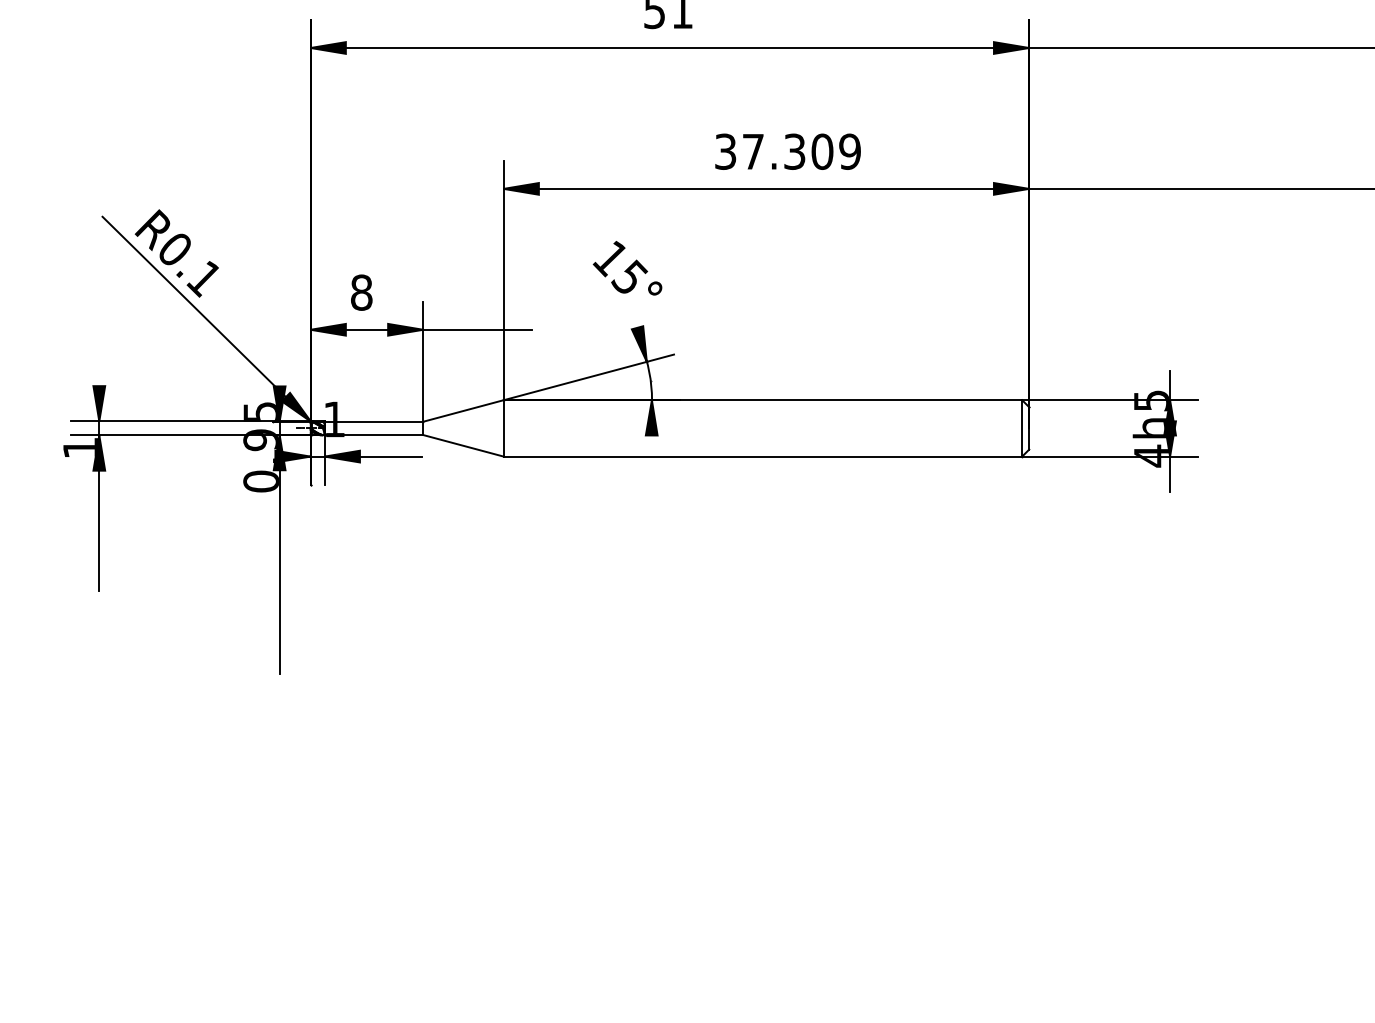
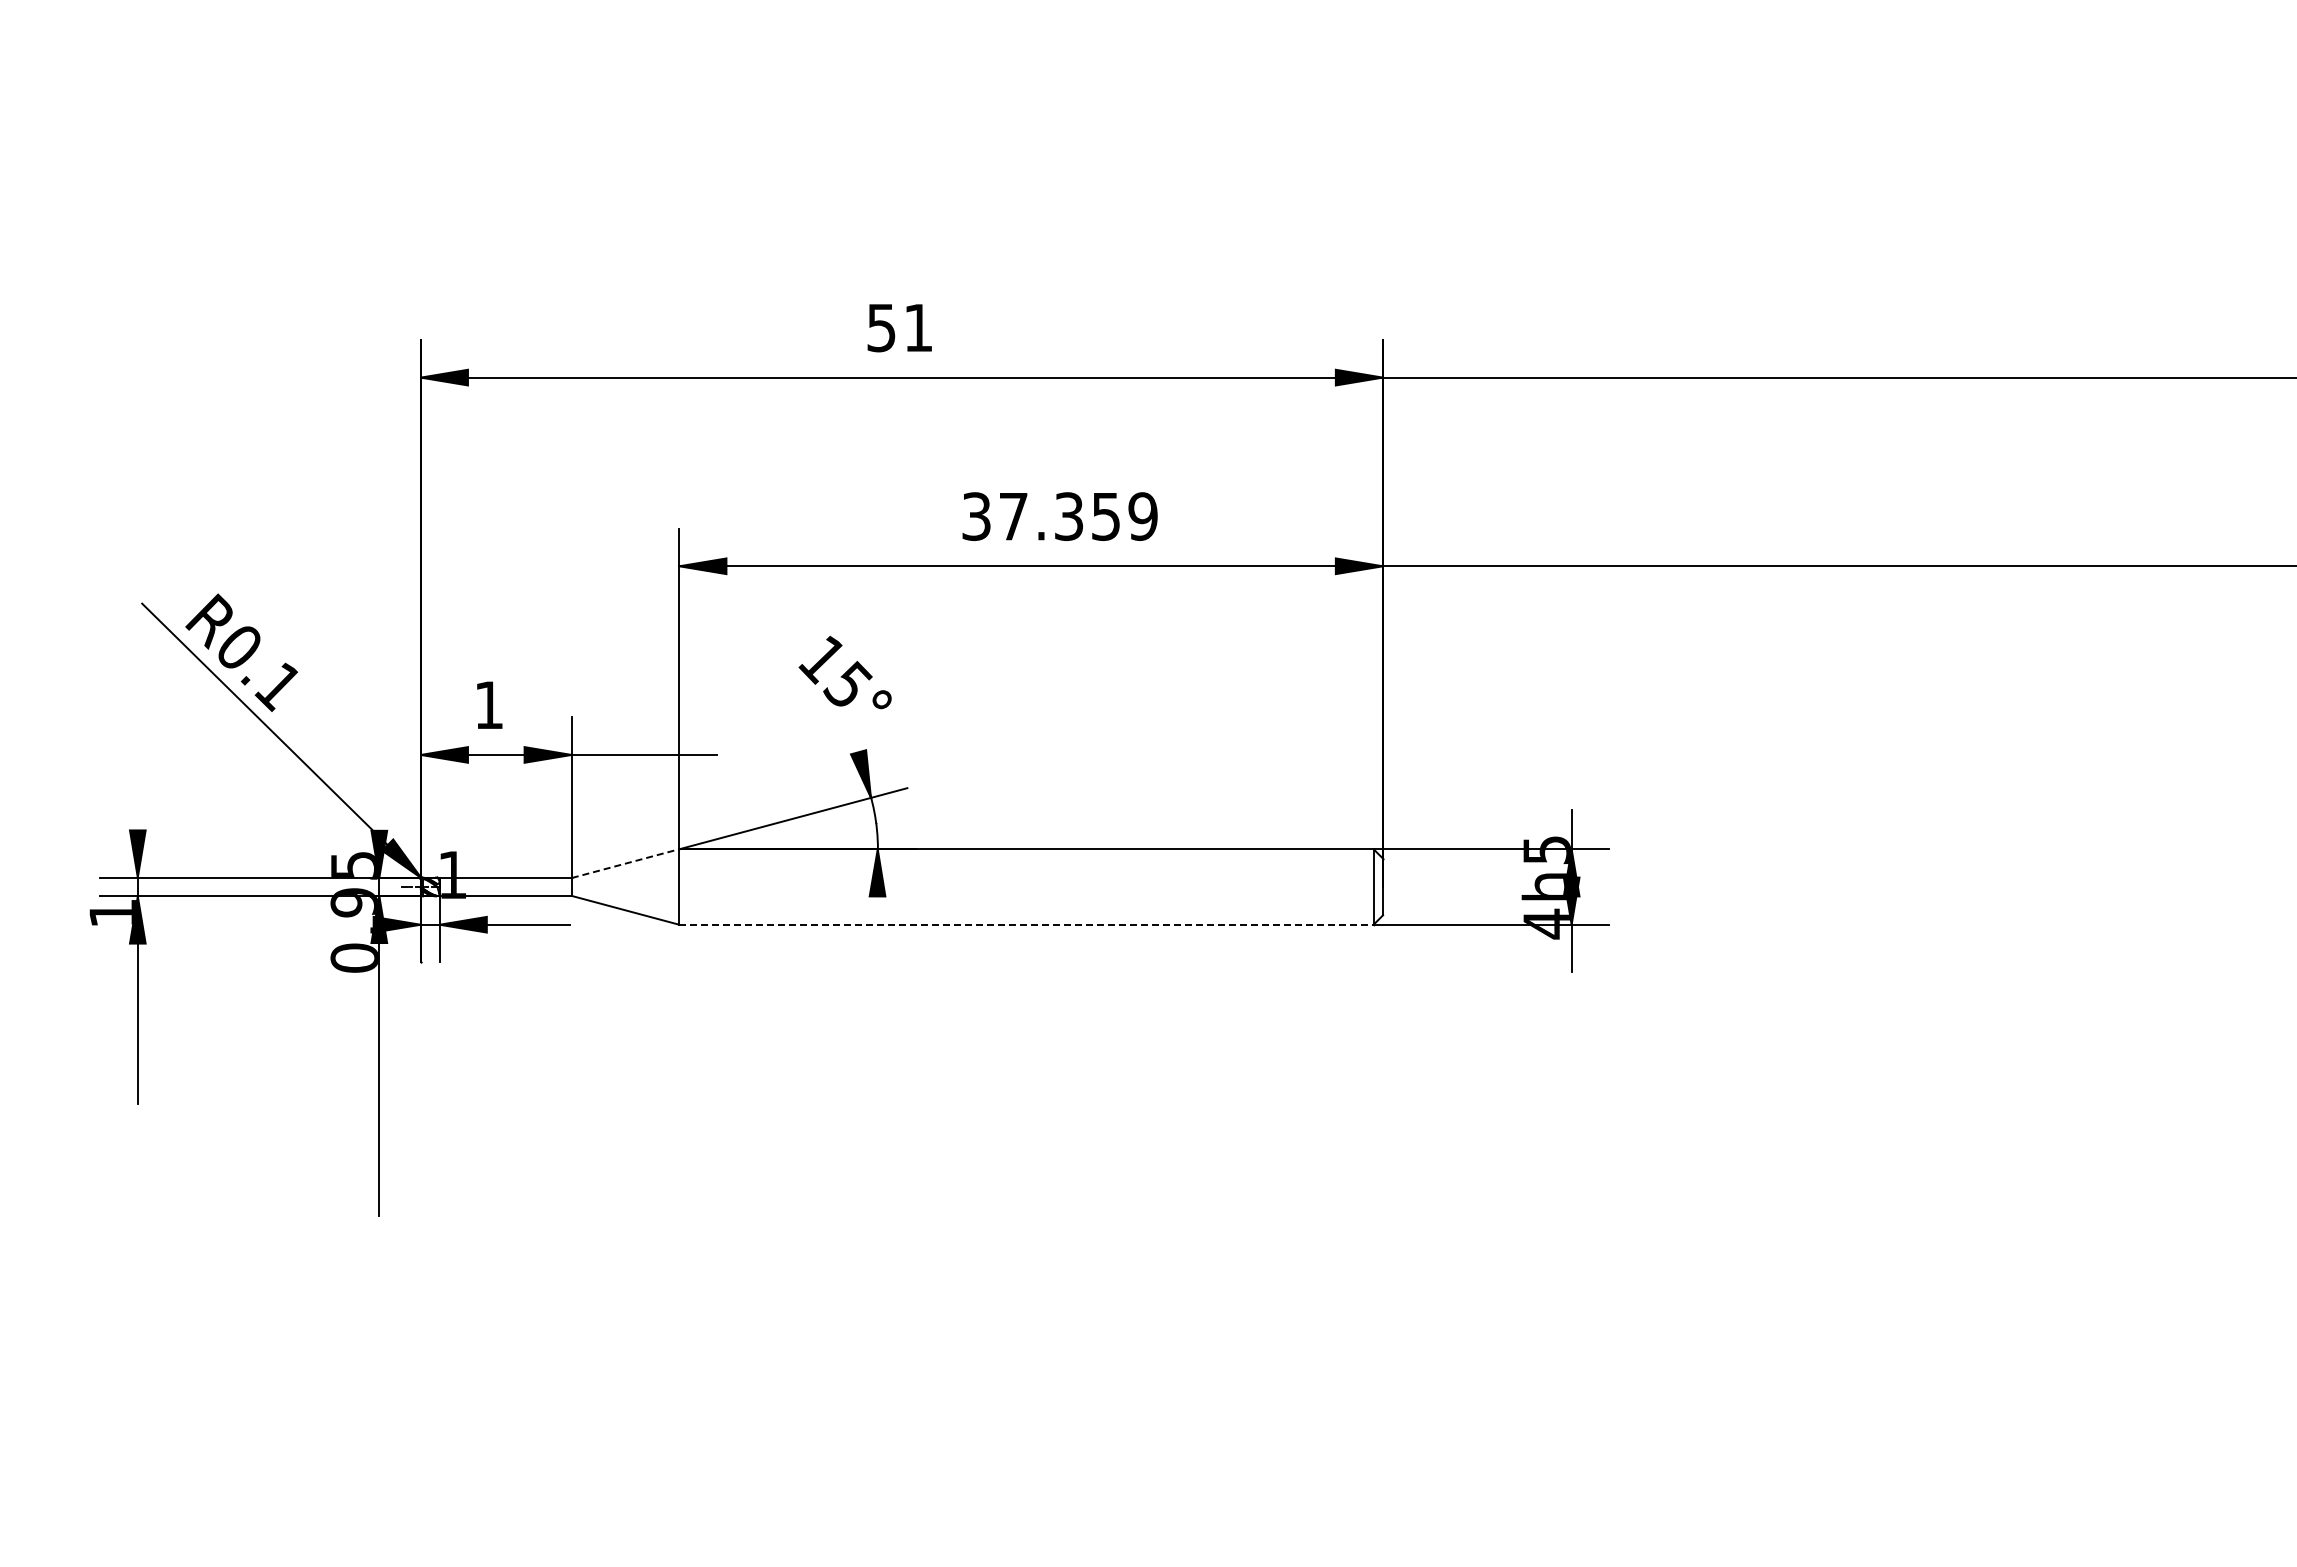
text: (821, 151) -> (1105, 516), 37.309 -> 37.359
text: (361, 292) -> (488, 704), 8 -> 1
line: (463, 410) -> (625, 863), solid -> dashed
line: (762, 456) -> (1026, 924), solid -> dashed

